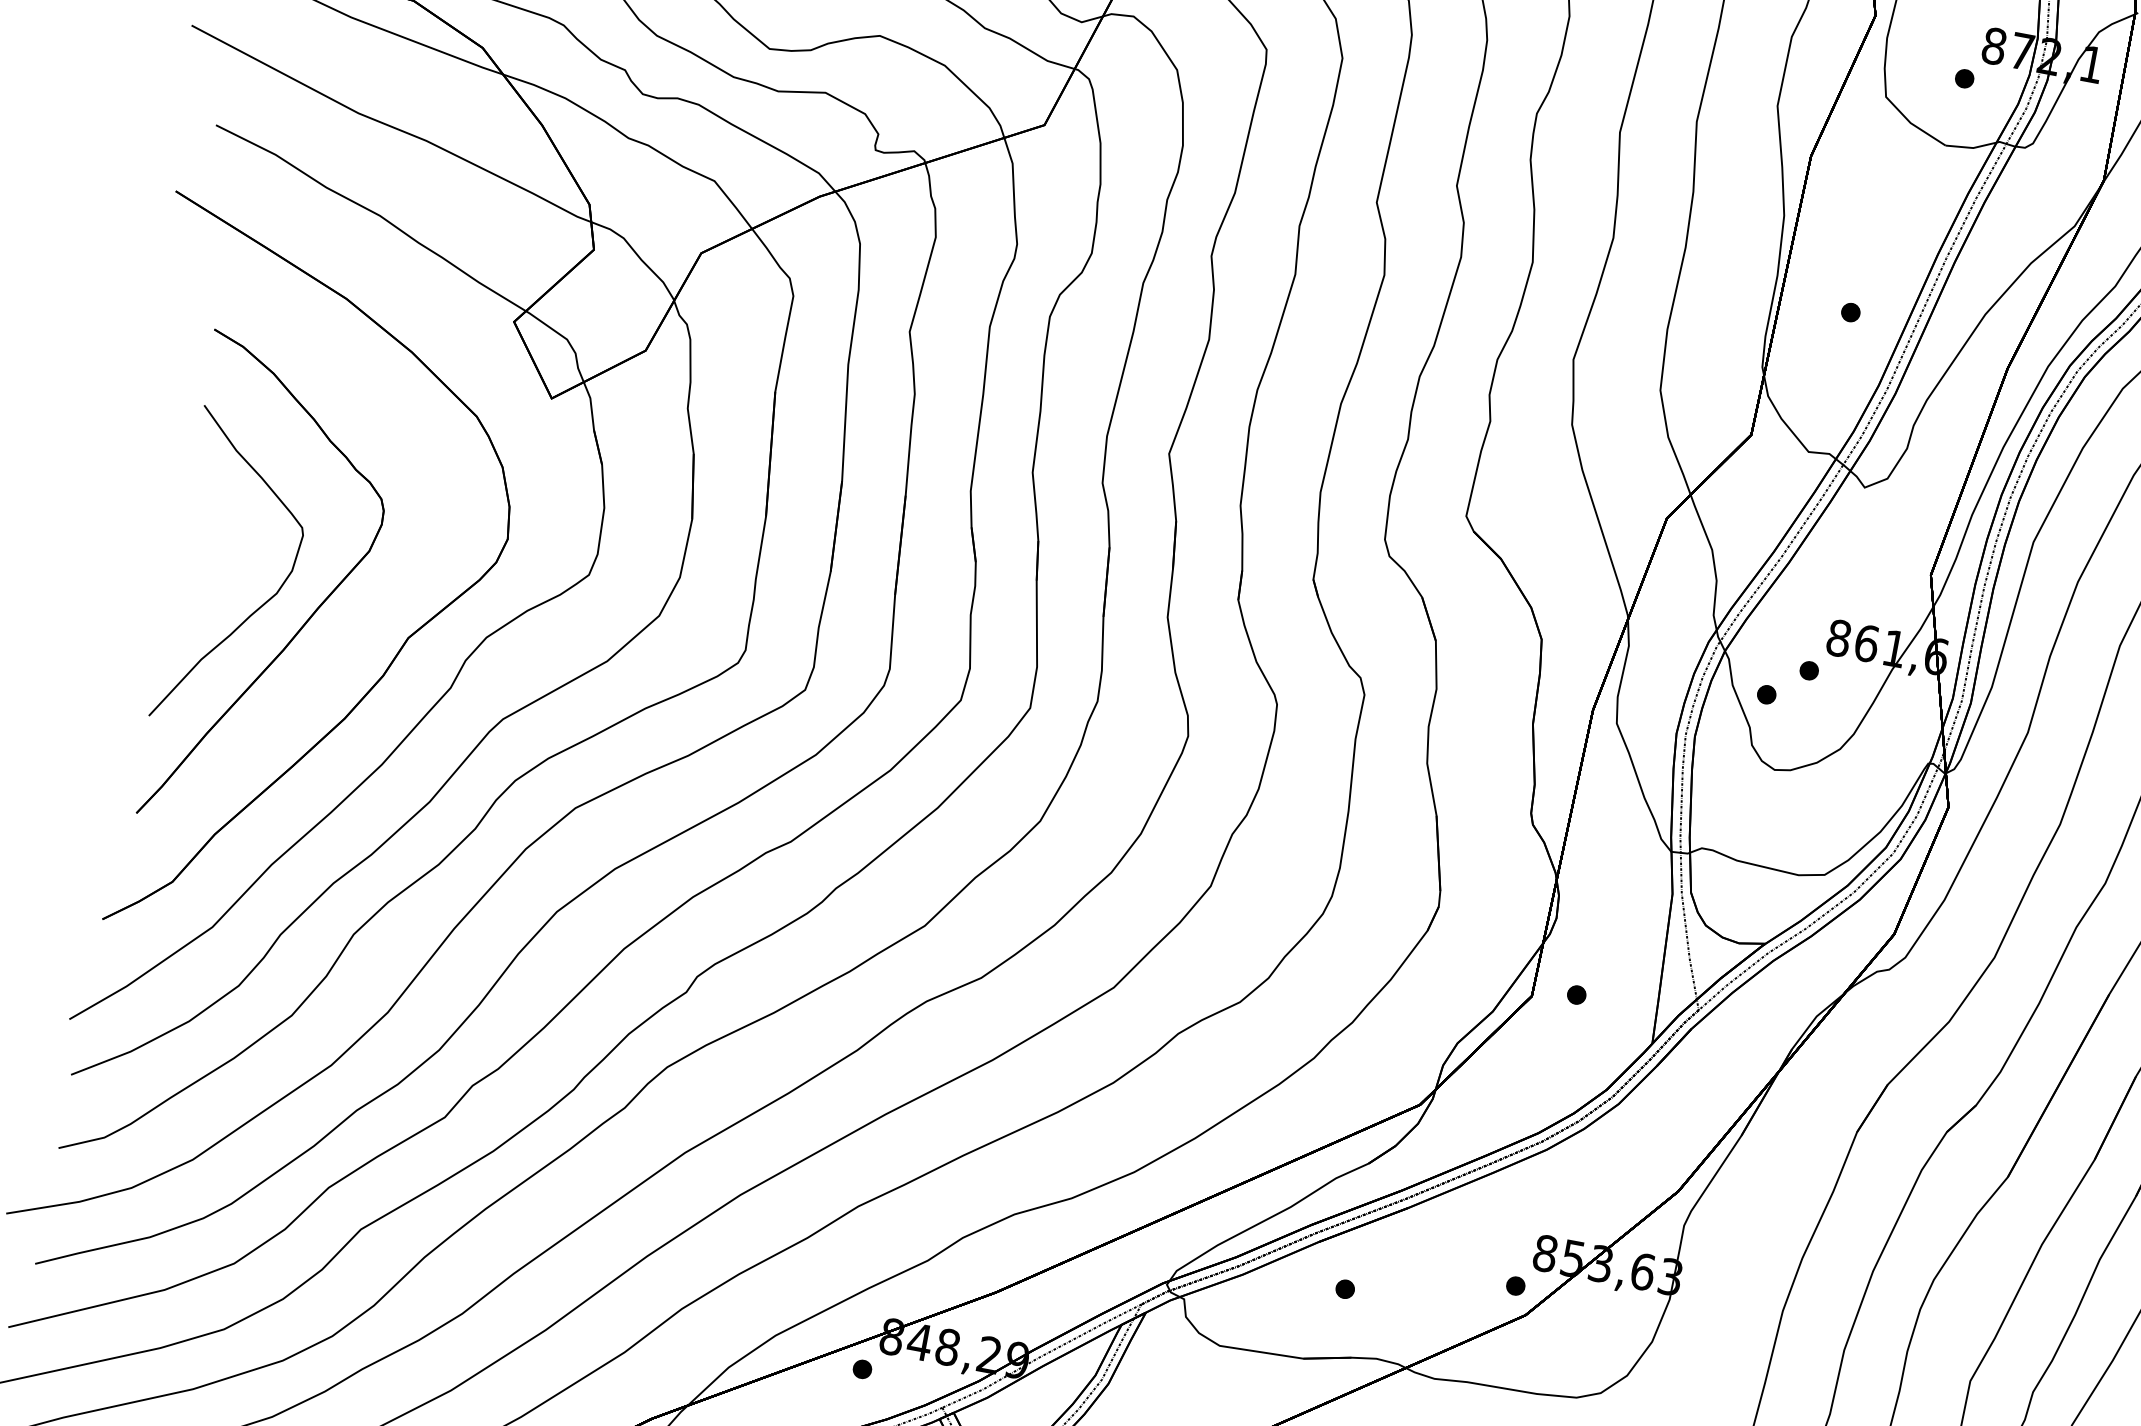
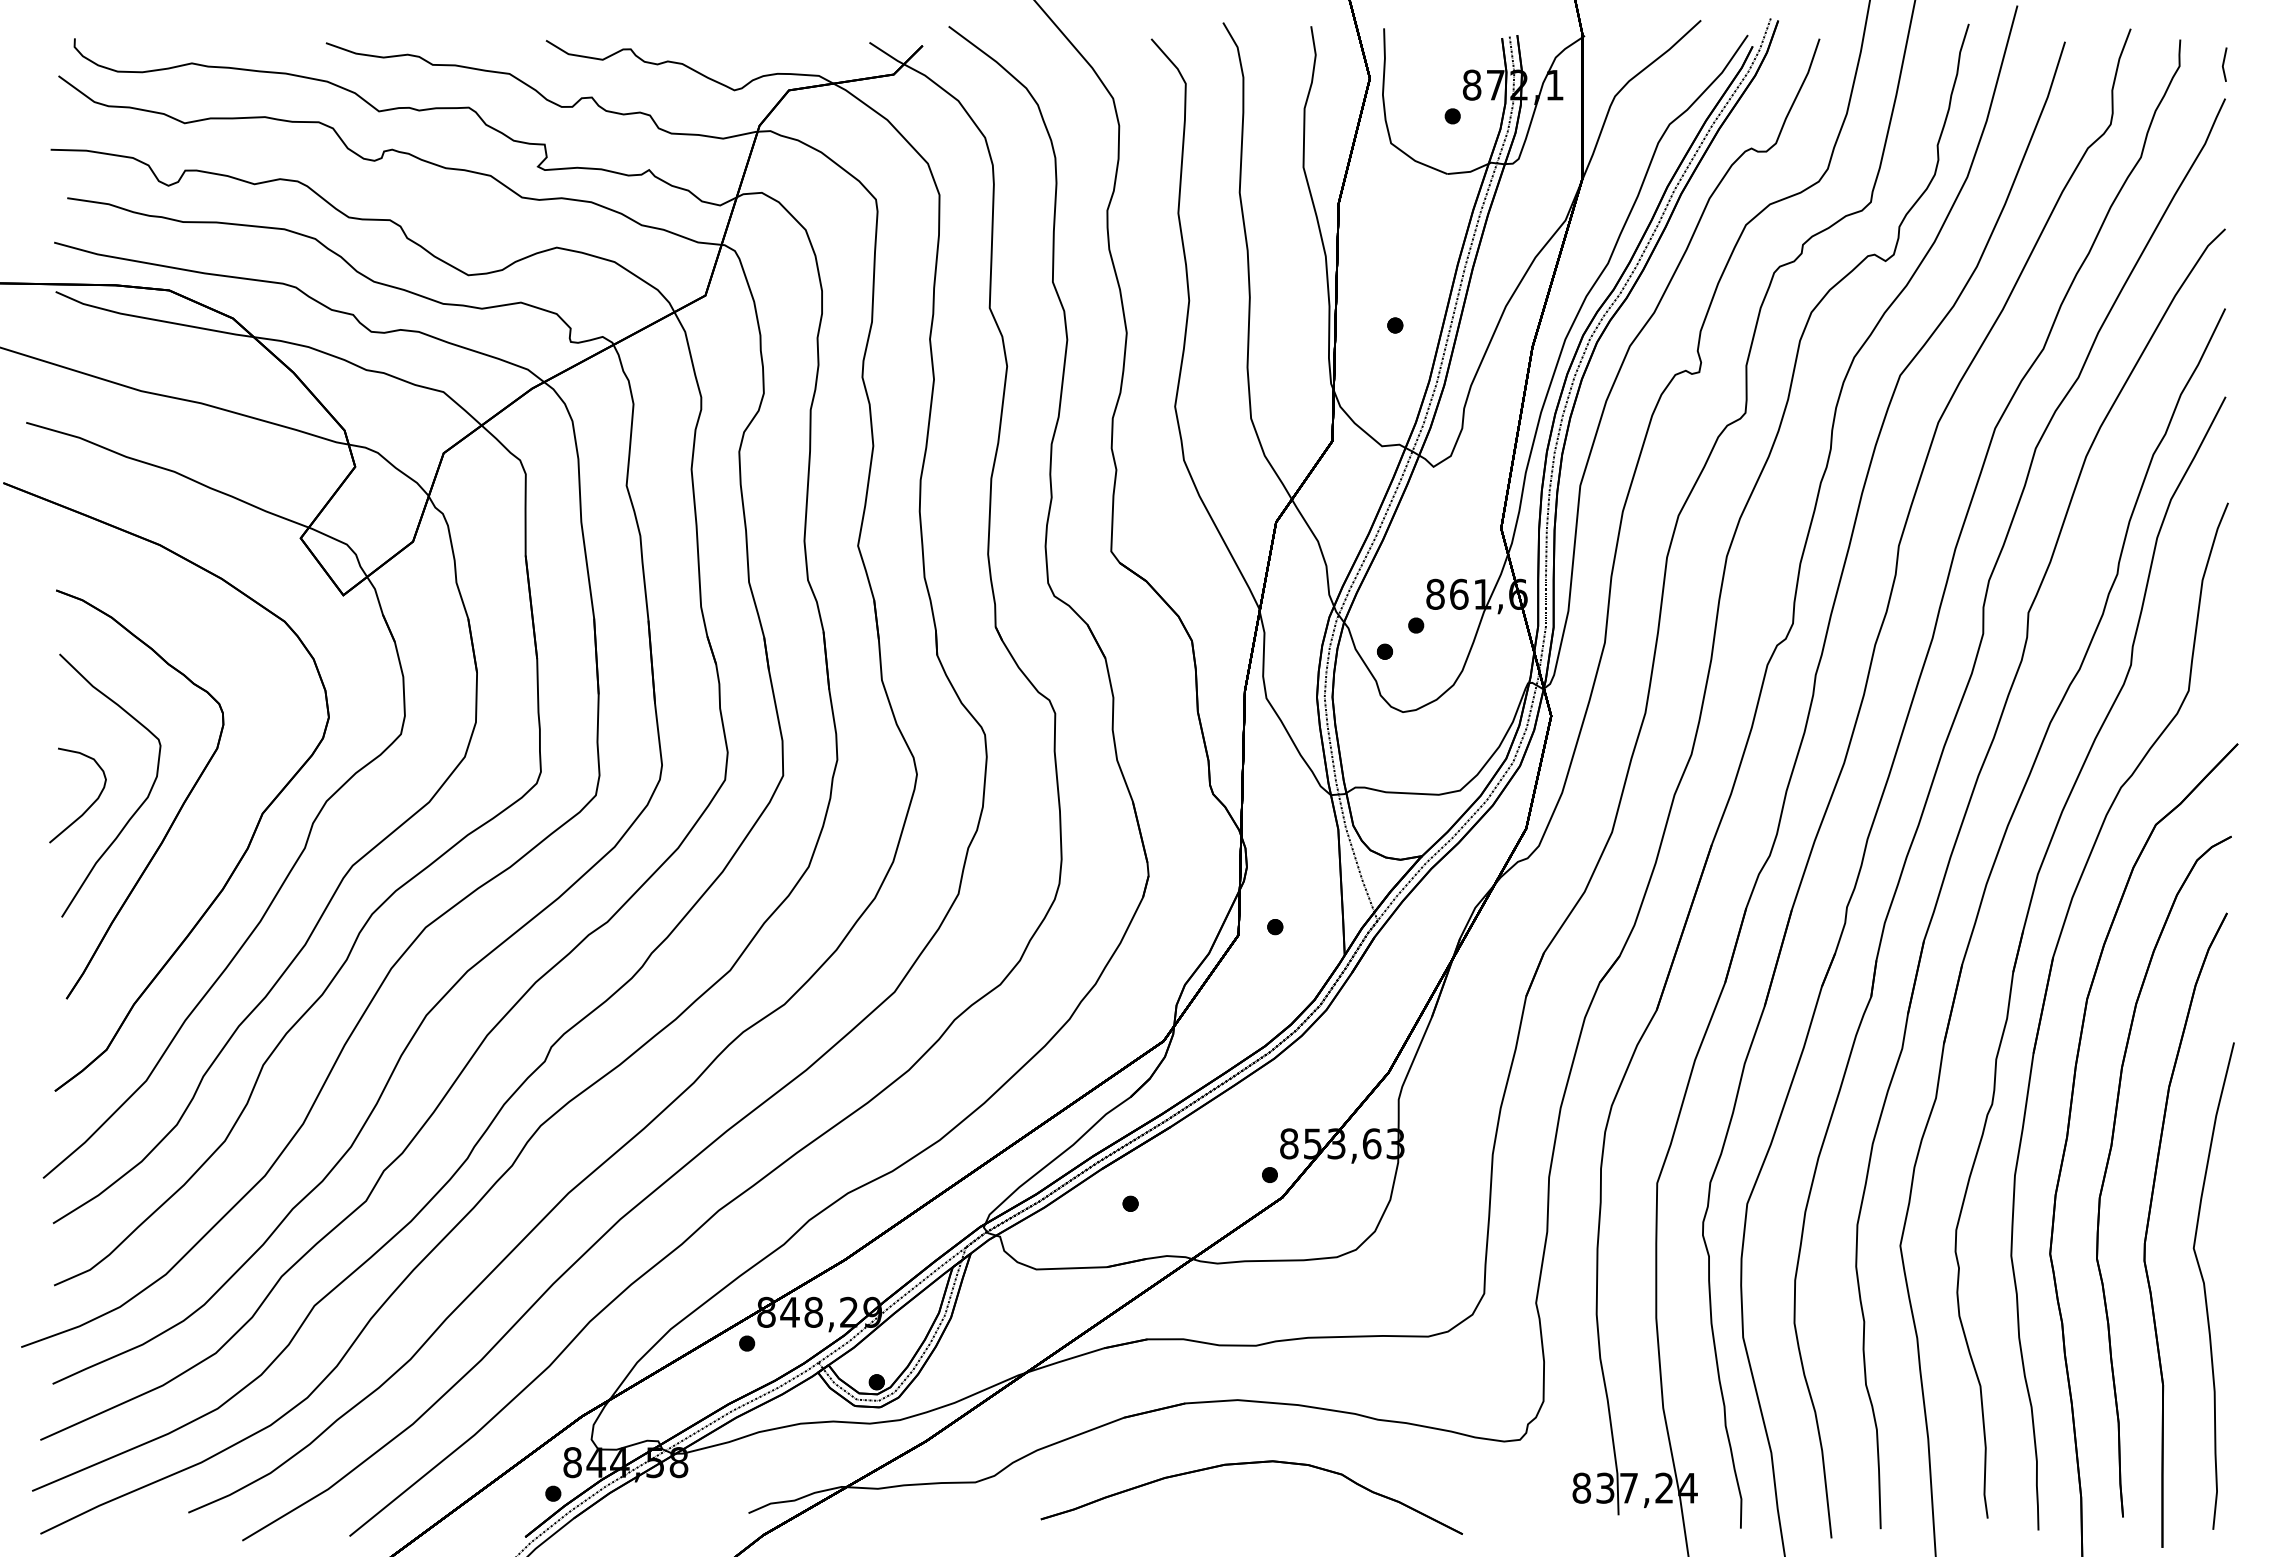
part: (205, 591) -> (89, 806), added

